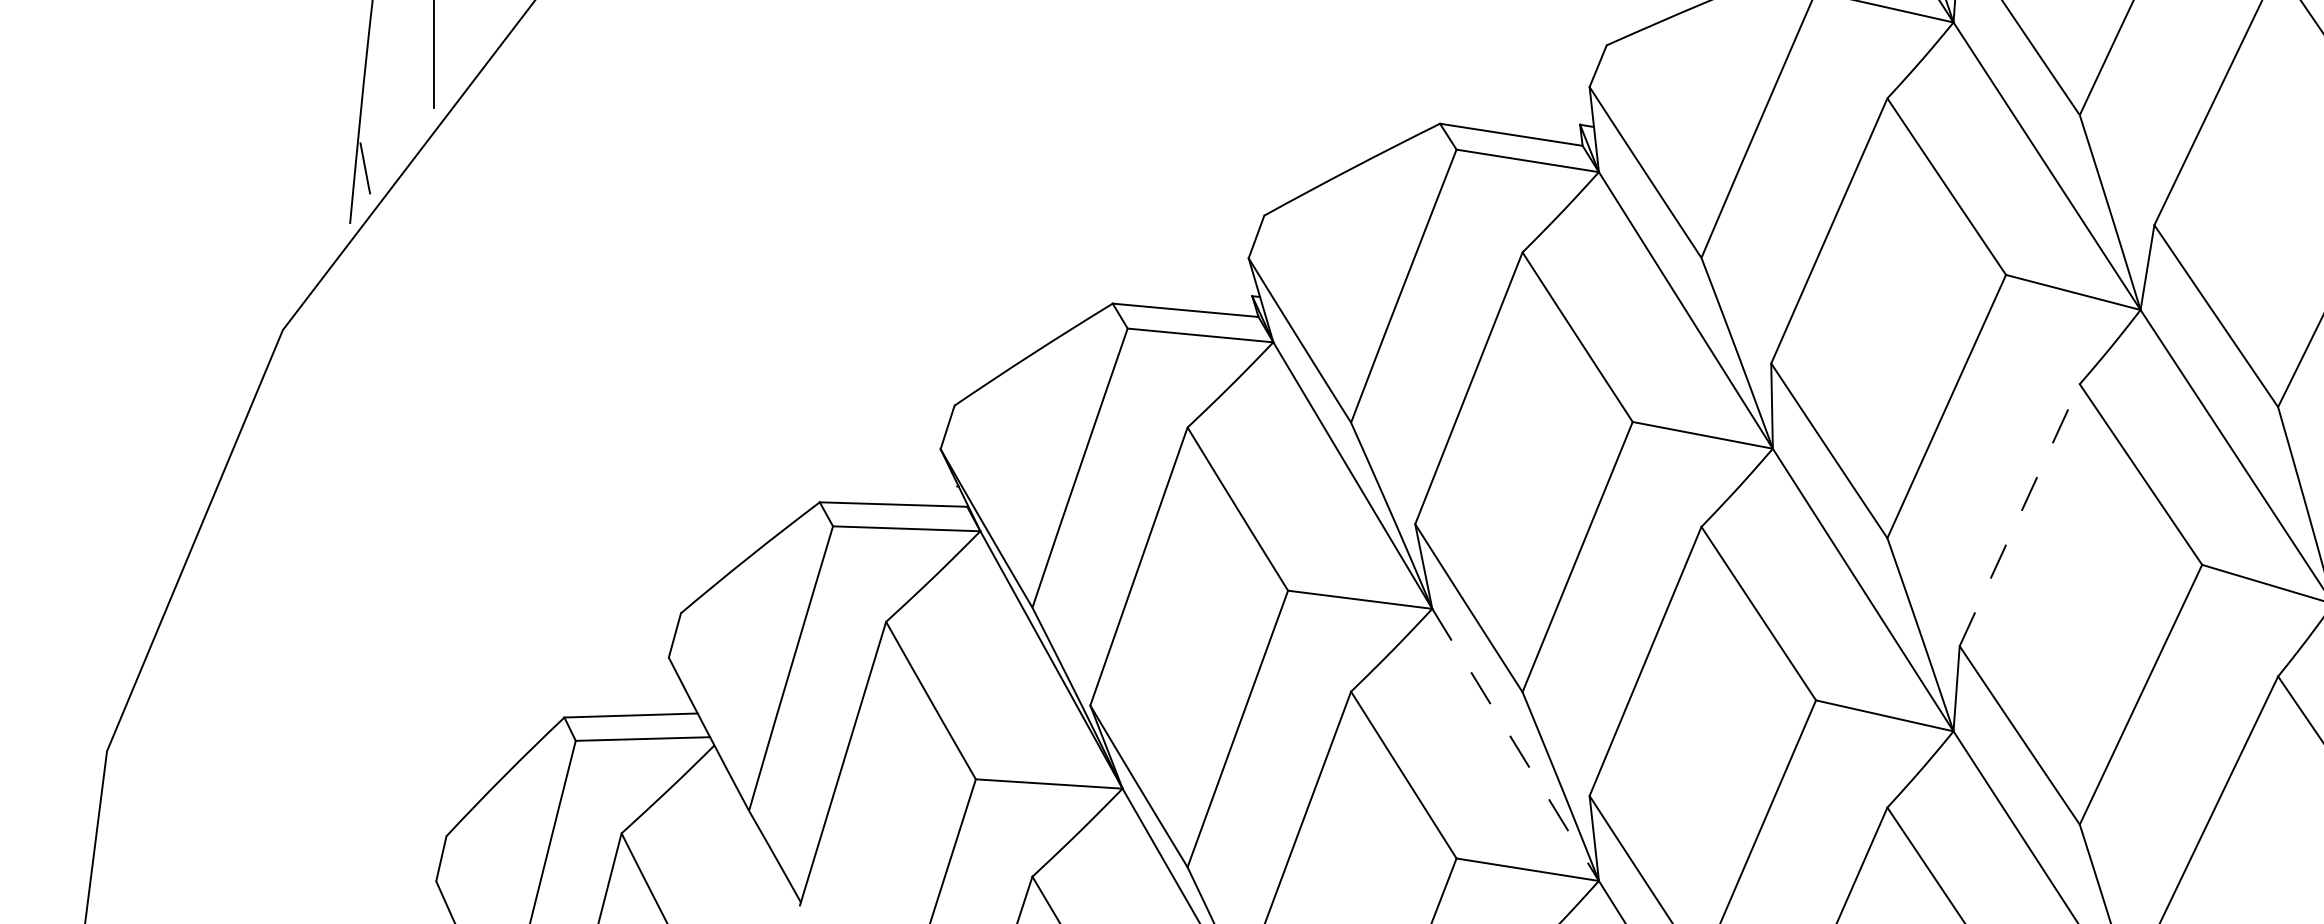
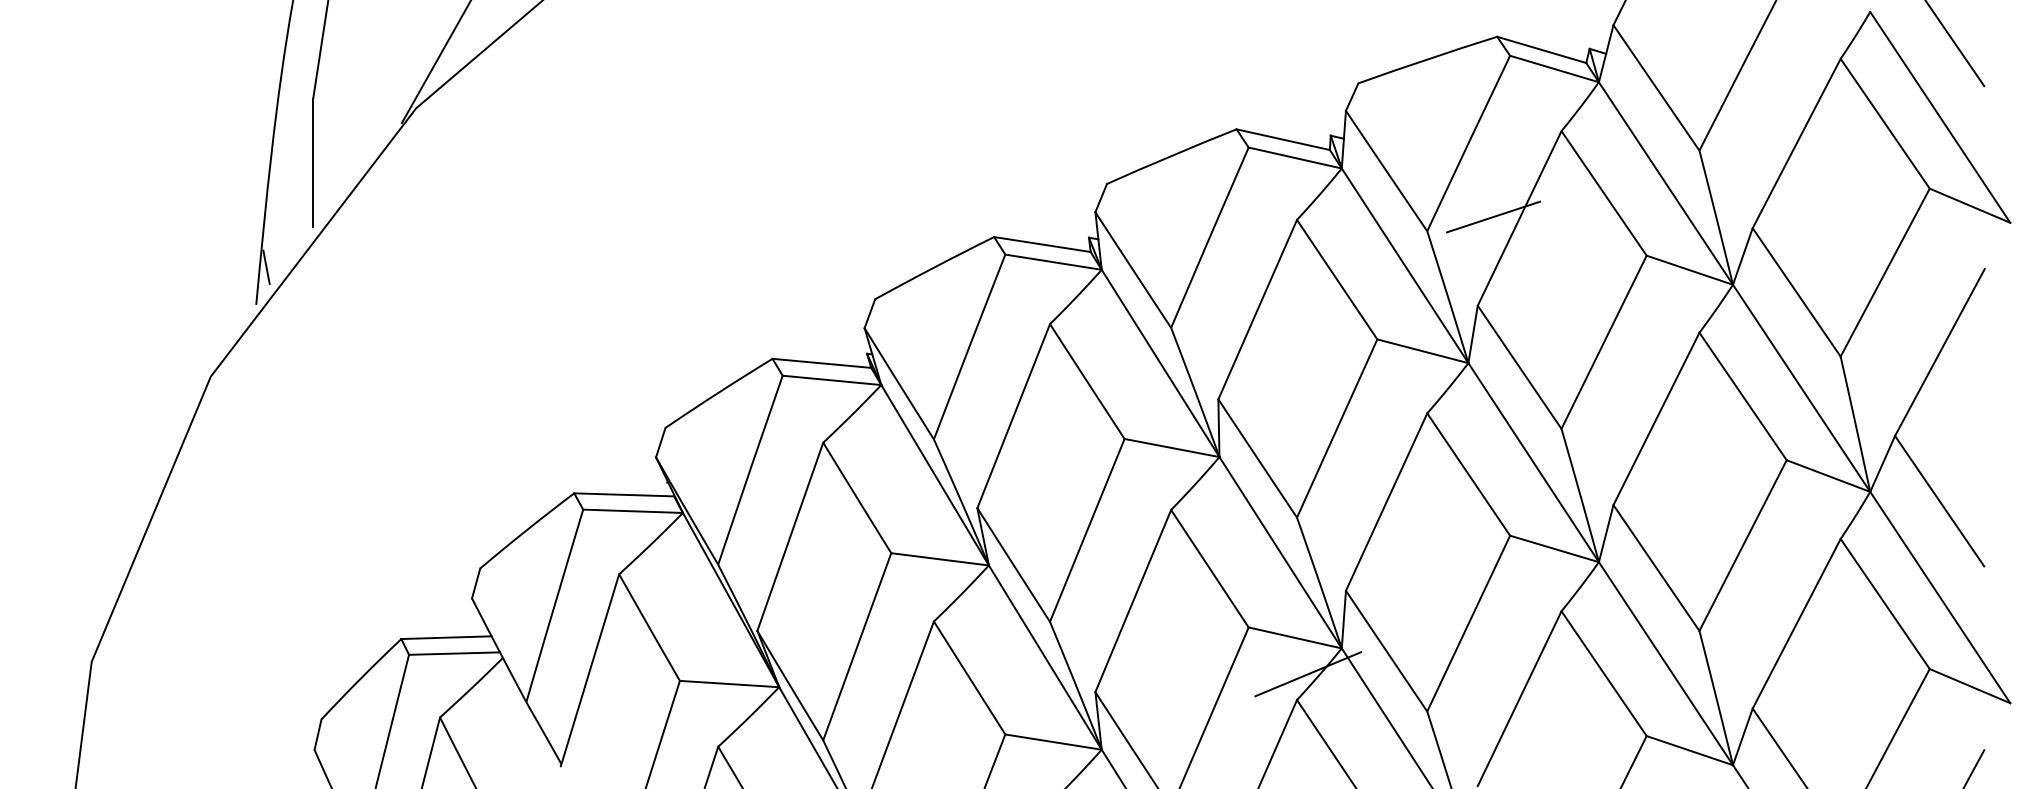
line: (2177, 93) -> (1493, 216), added
line: (2019, 515) -> (1386, 502), dashed -> solid
line: (1515, 746) -> (1045, 658), dashed -> solid
line: (1904, 769) -> (1308, 674), added

